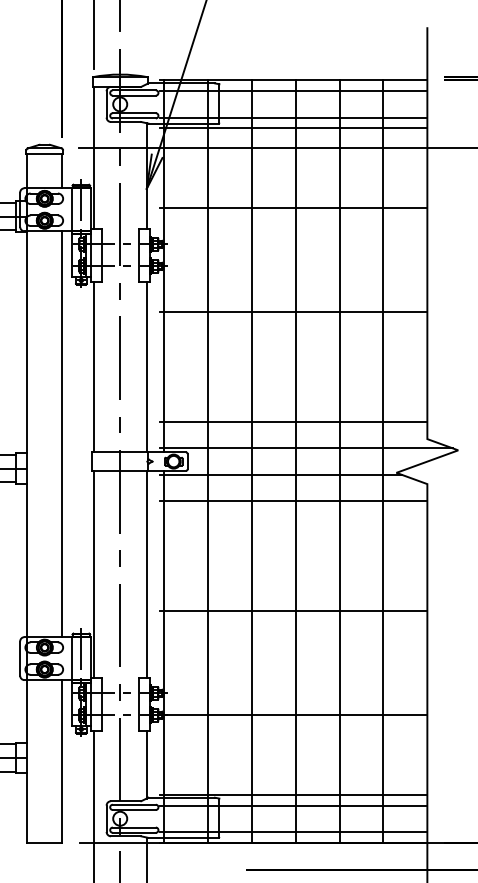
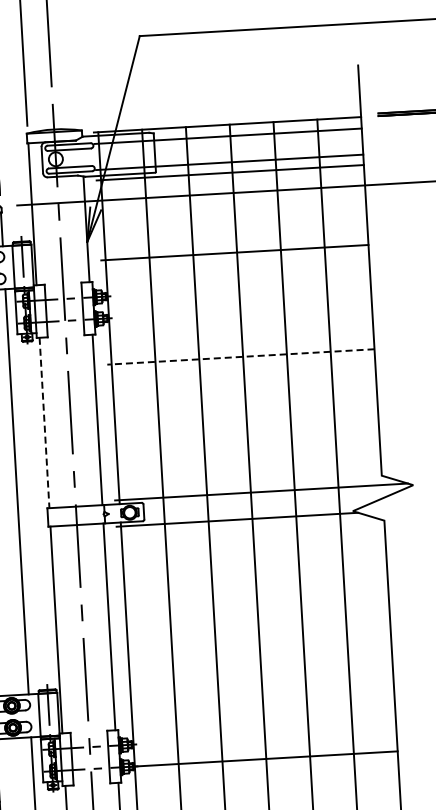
line: (293, 312) -> (240, 357), solid -> dashed
line: (93, 367) -> (44, 423), solid -> dashed
line: (293, 422) -> (247, 466), removed
line: (293, 501) -> (251, 545), removed
line: (293, 610) -> (258, 654), removed

